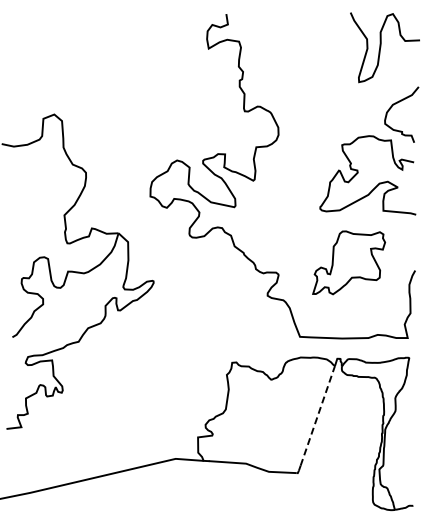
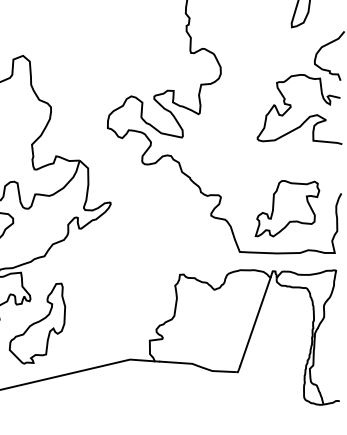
part: (349, 262) -> (287, 208), moved
line: (317, 415) -> (255, 321), dashed -> solid
part: (70, 417) -> (37, 323), added

